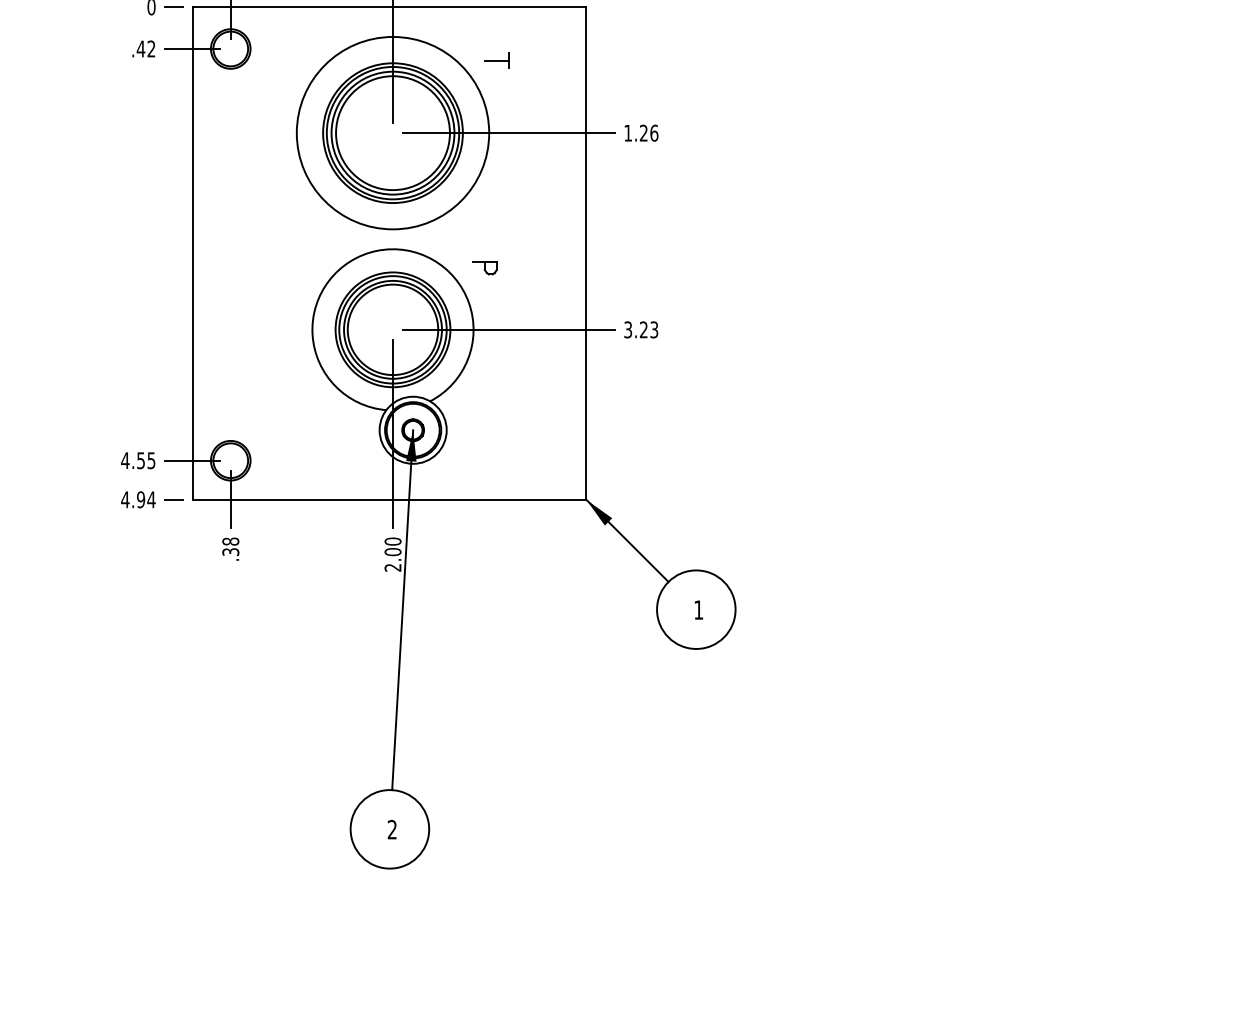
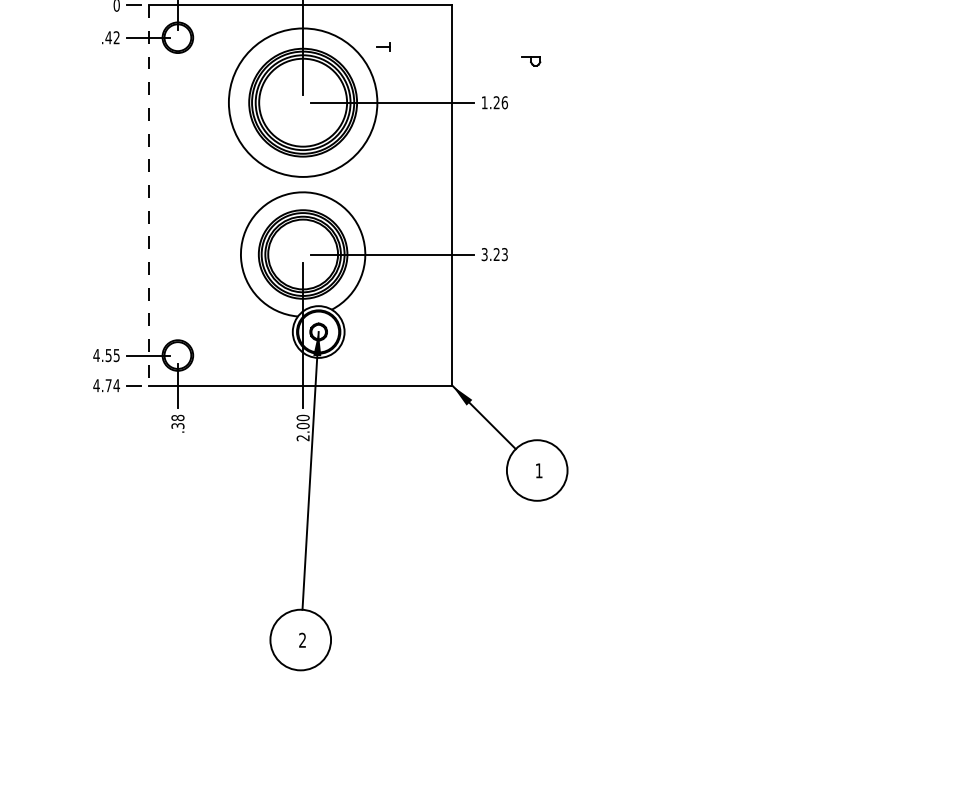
part: (497, 60) -> (383, 46), size x0.7
line: (193, 253) -> (149, 195), solid -> dashed
part: (485, 268) -> (531, 61), moved
text: (140, 499) -> (108, 385), 4.94 -> 4.74

